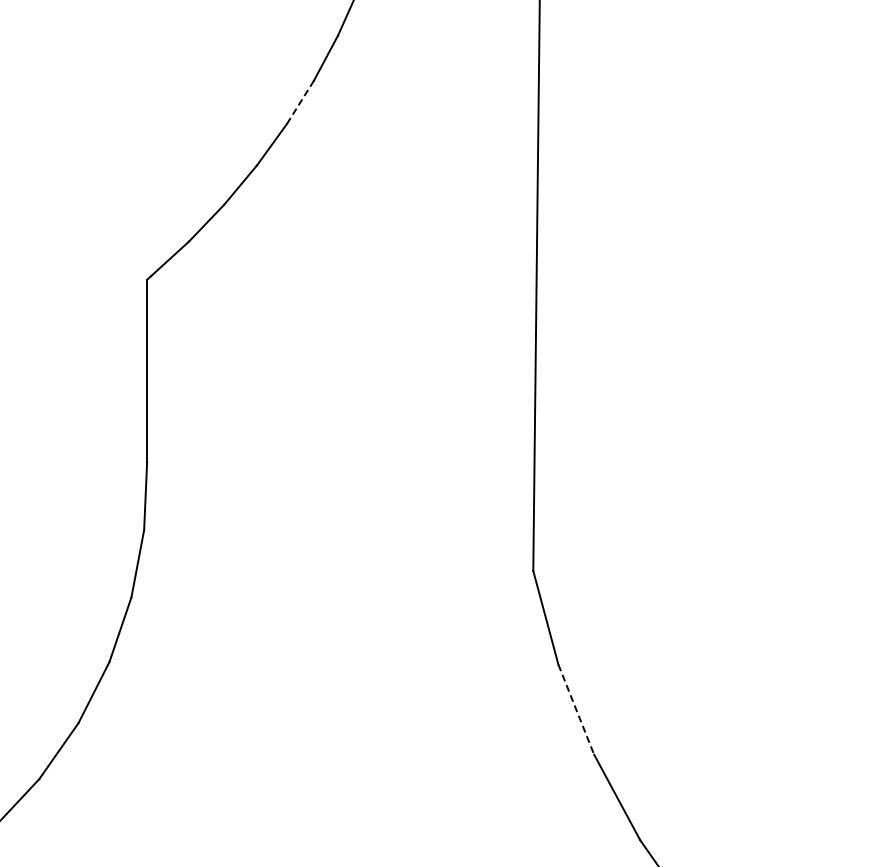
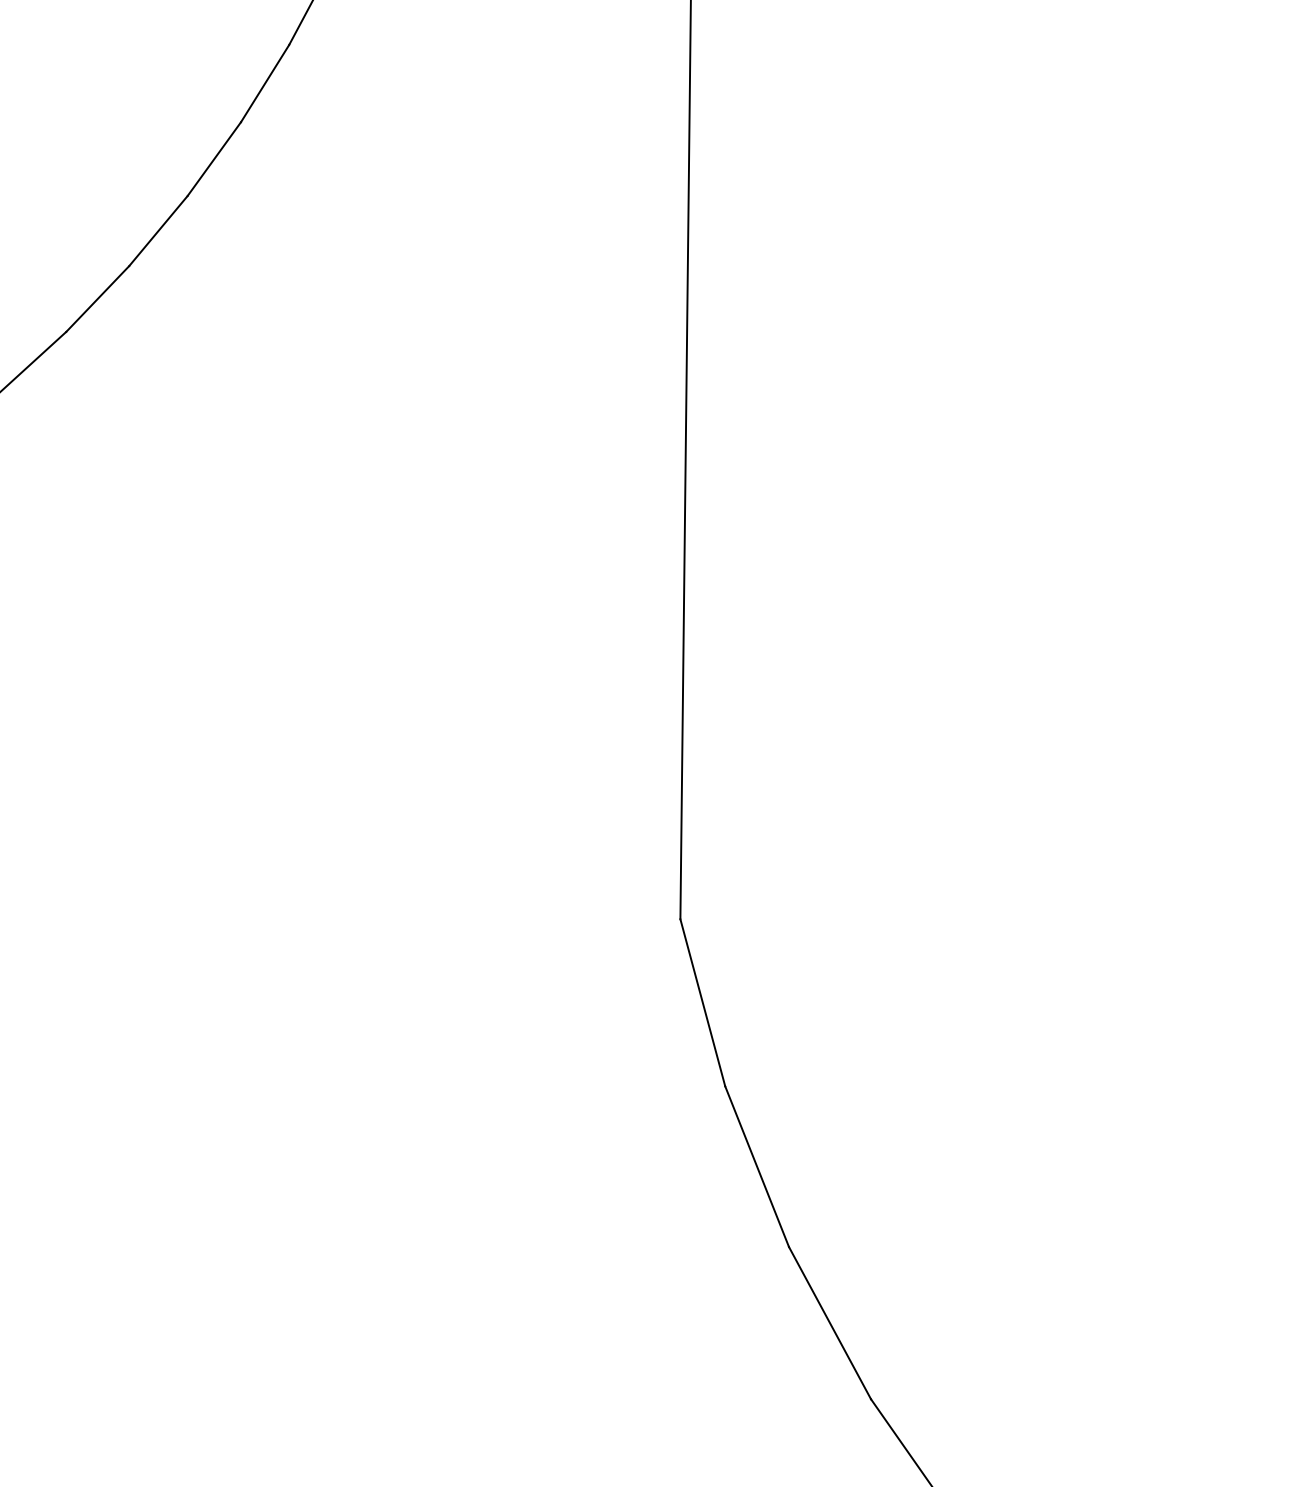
line: (300, 102) -> (265, 83), dashed -> solid
line: (576, 710) -> (757, 1168), dashed -> solid

